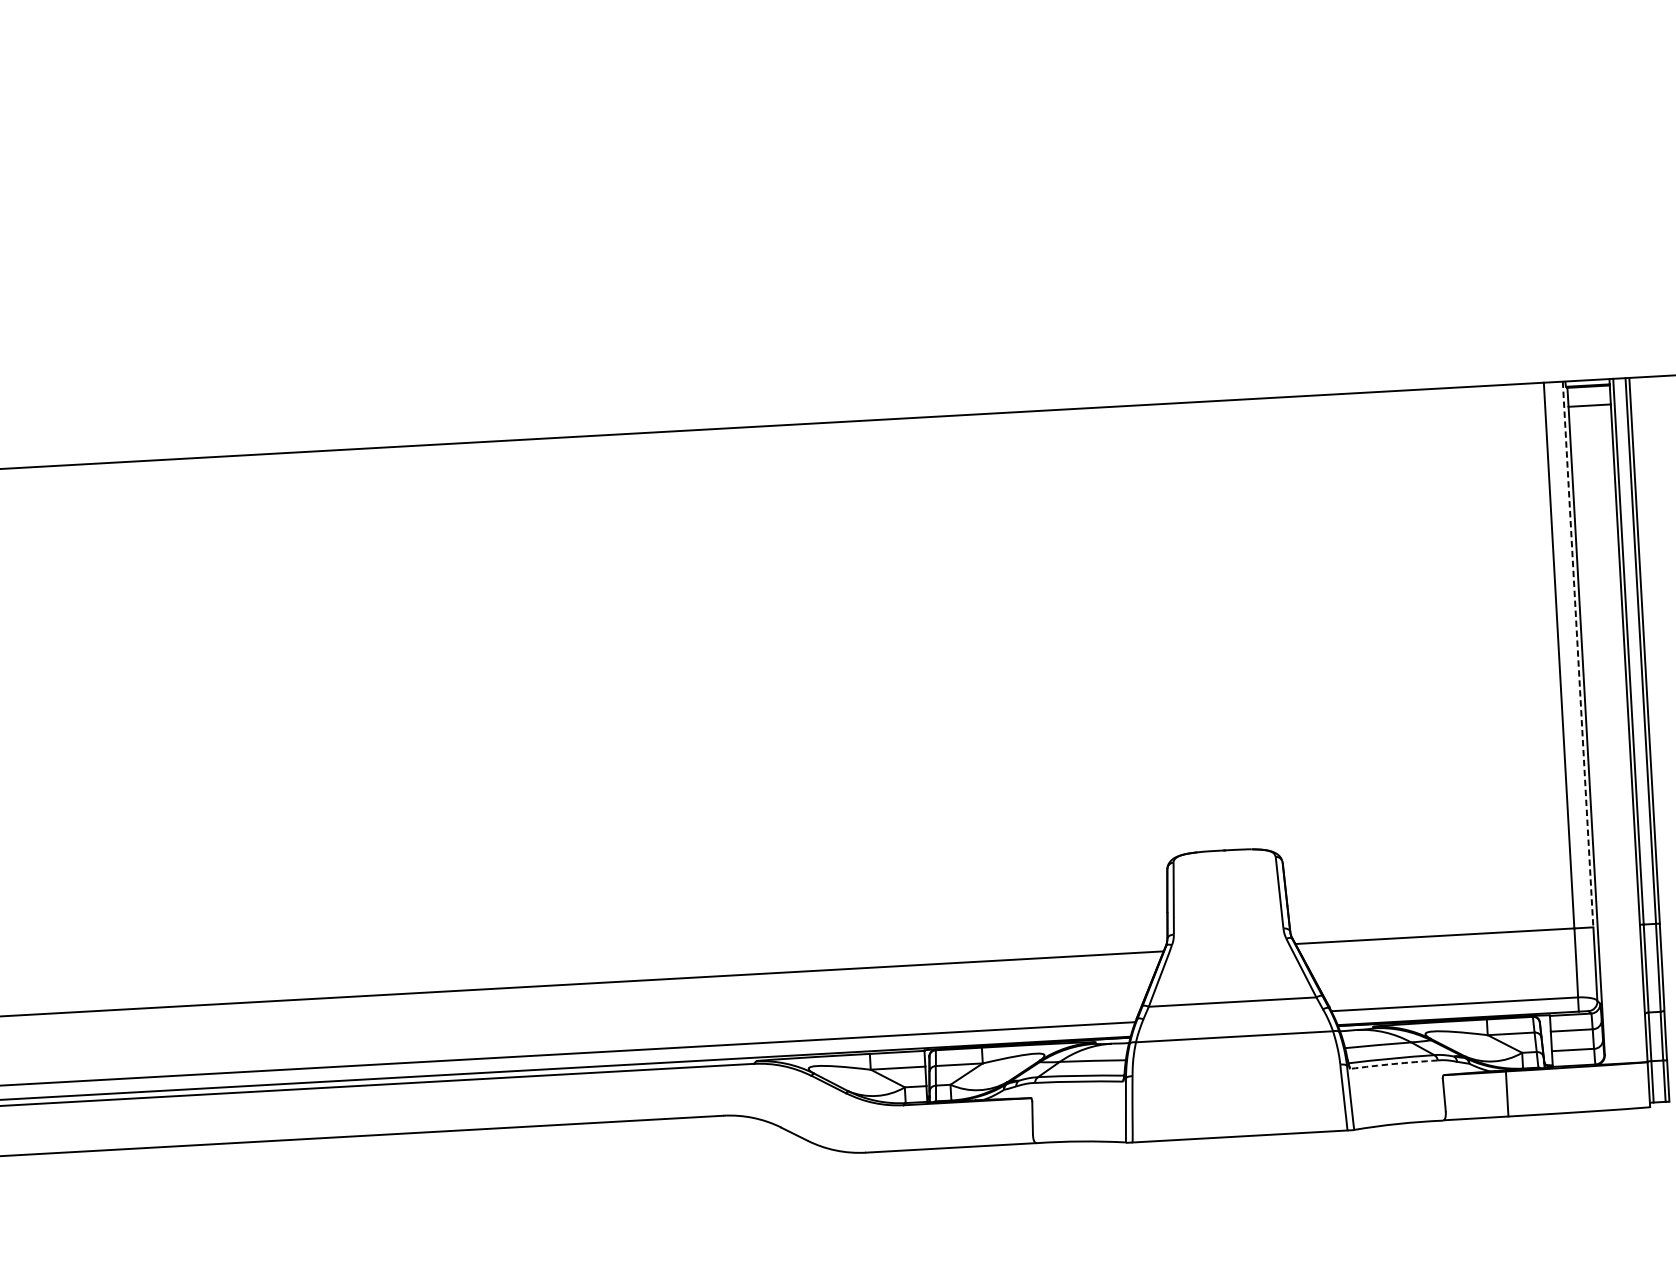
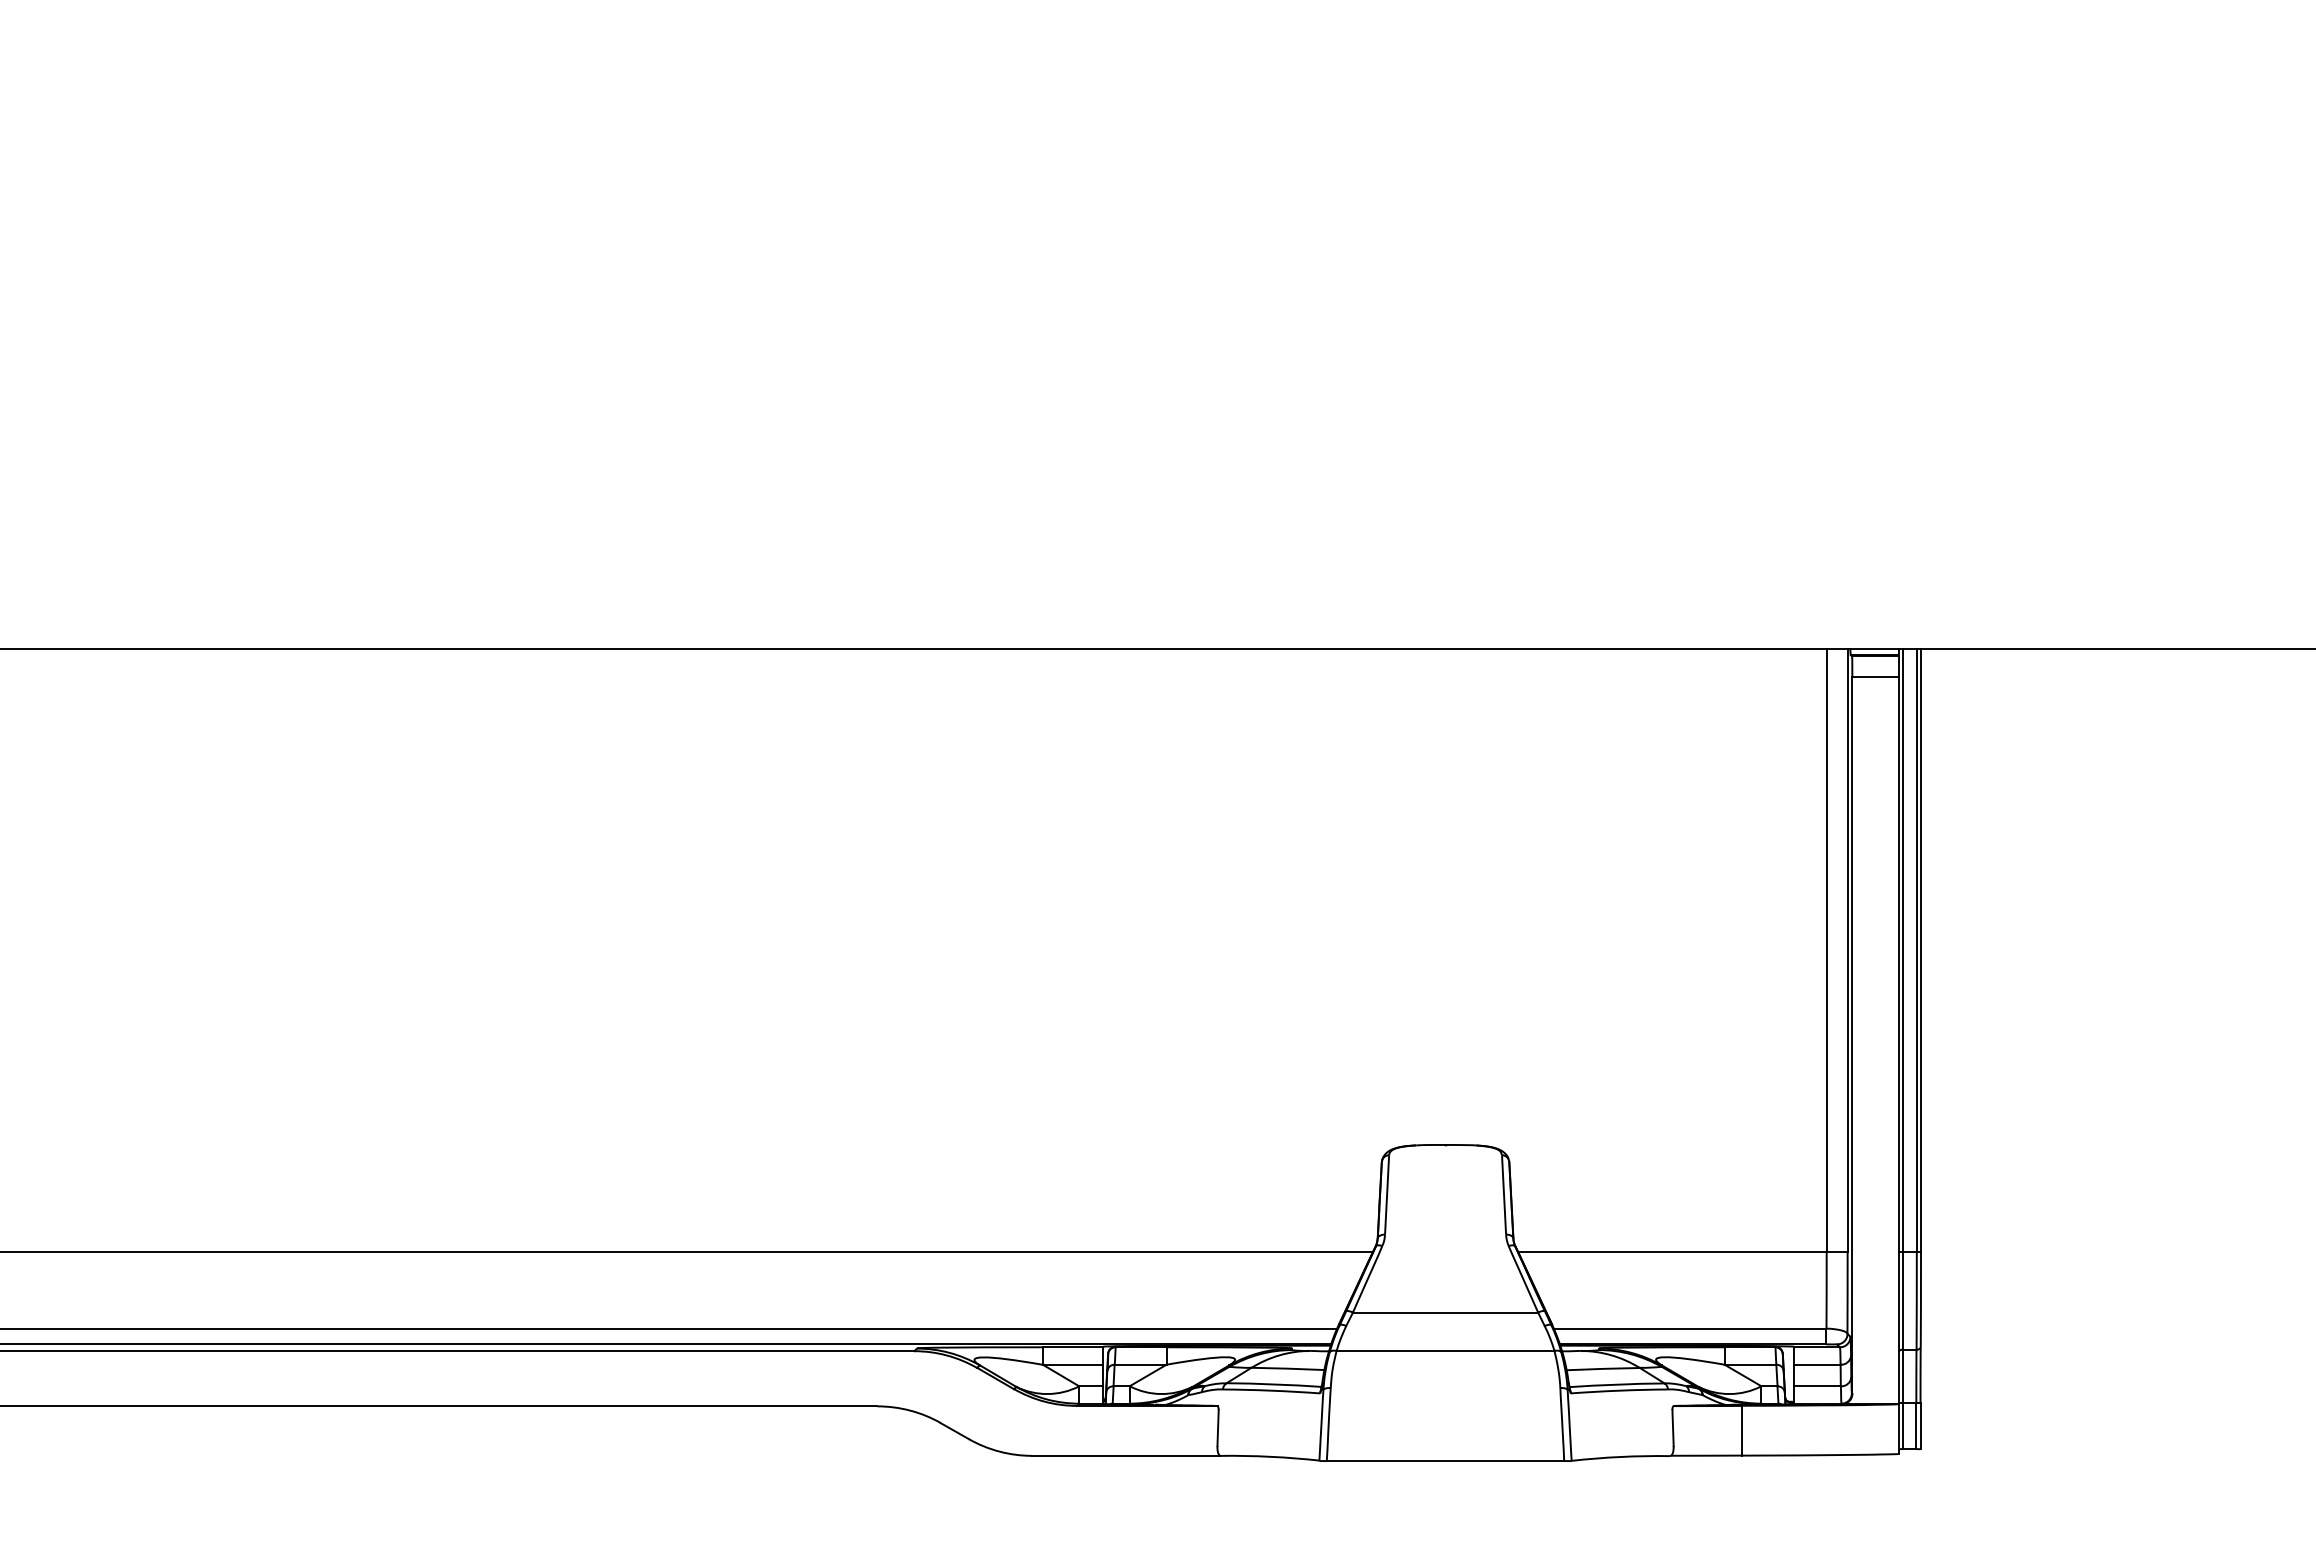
line: (1578, 654) -> (1847, 950), dashed -> solid
arc: (1393, 1063) -> (1619, 1390), dashed -> solid

